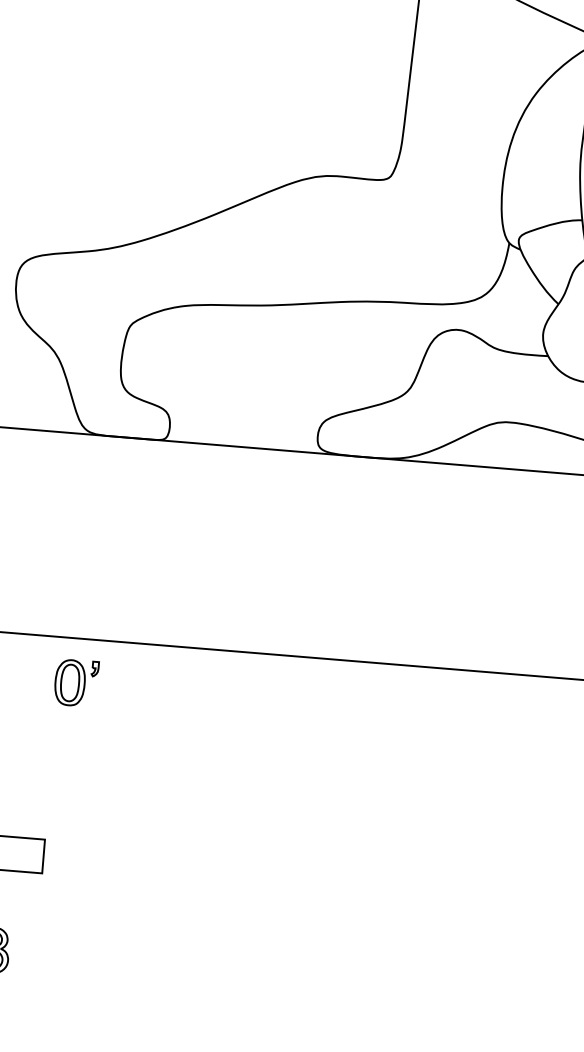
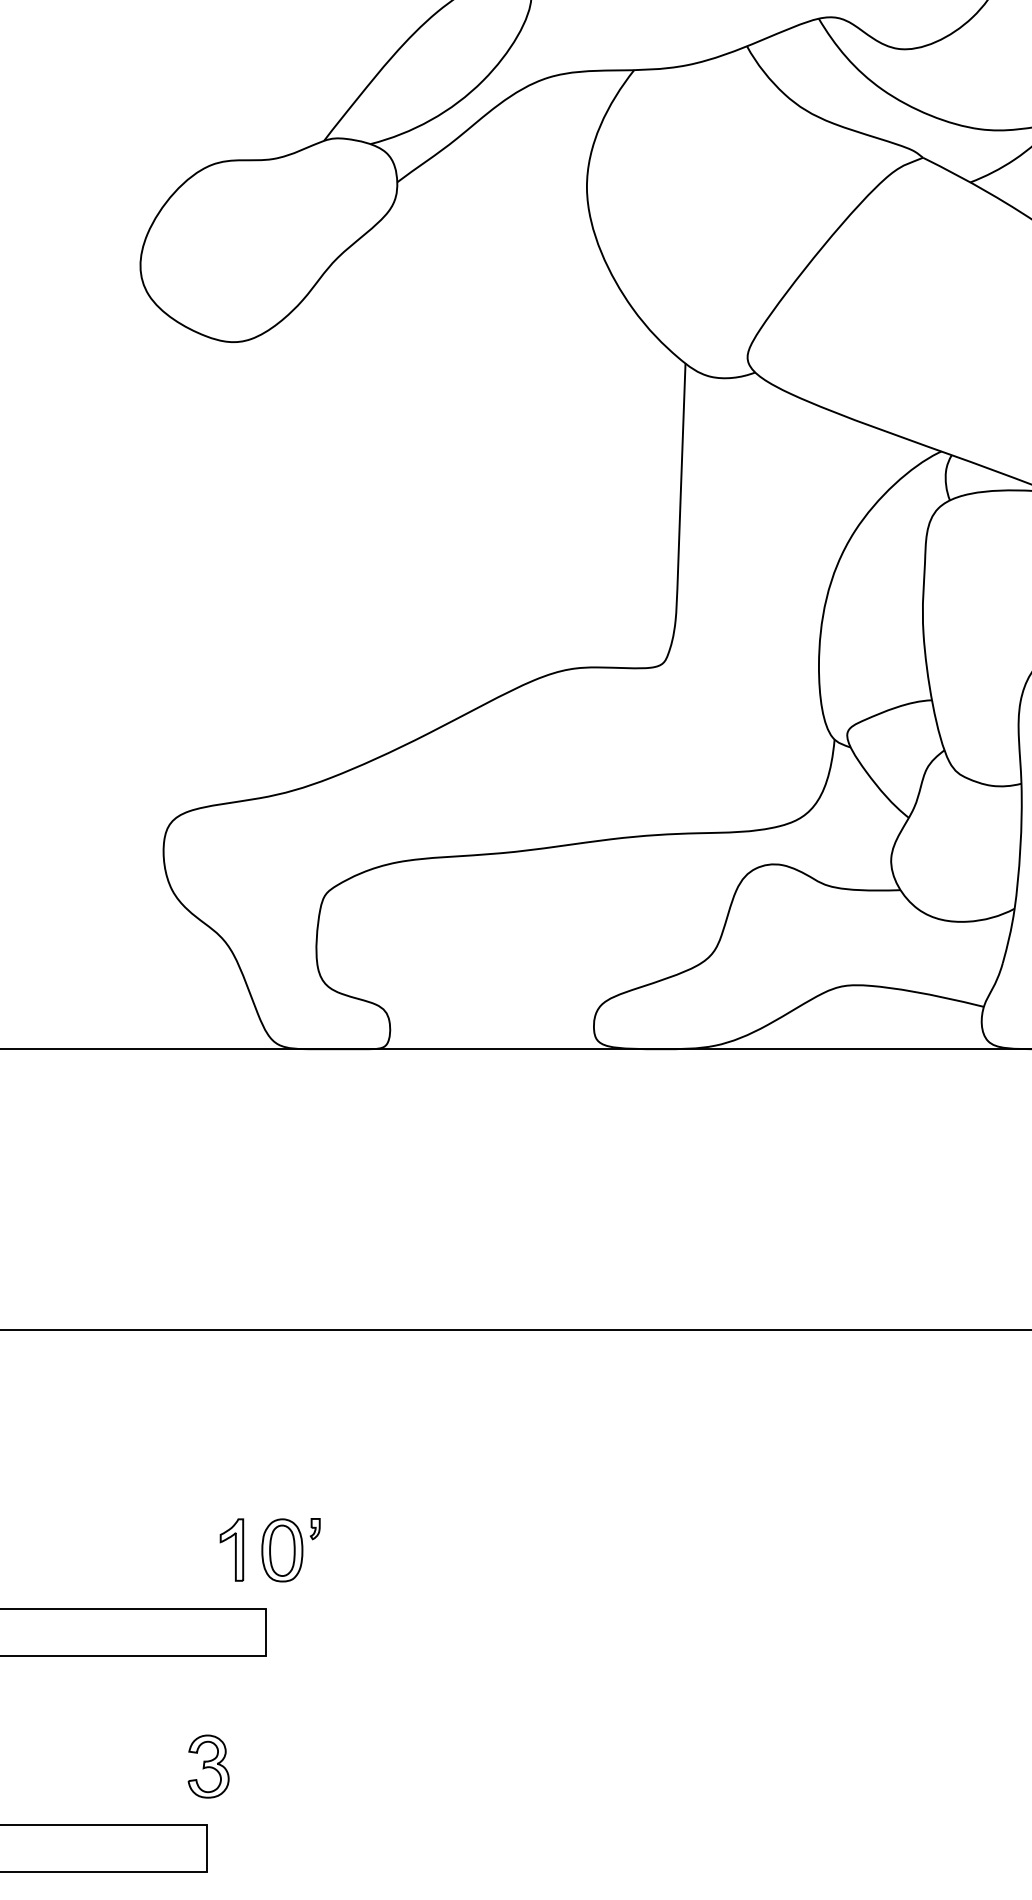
part: (76, 683) -> (290, 1550), moved
part: (23, 794) -> (231, 1549), added

